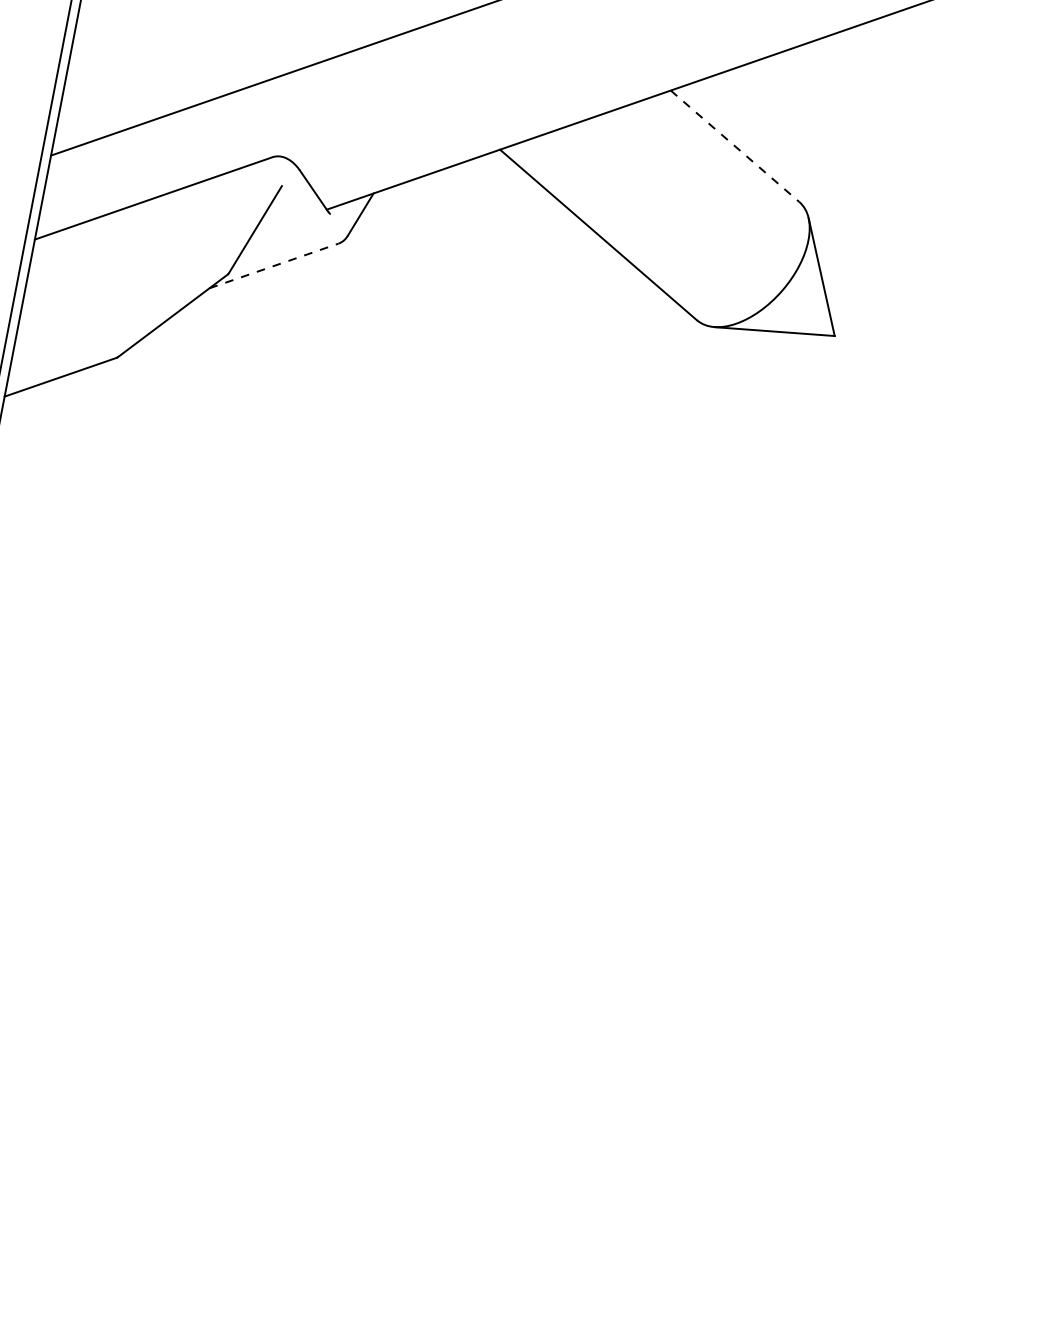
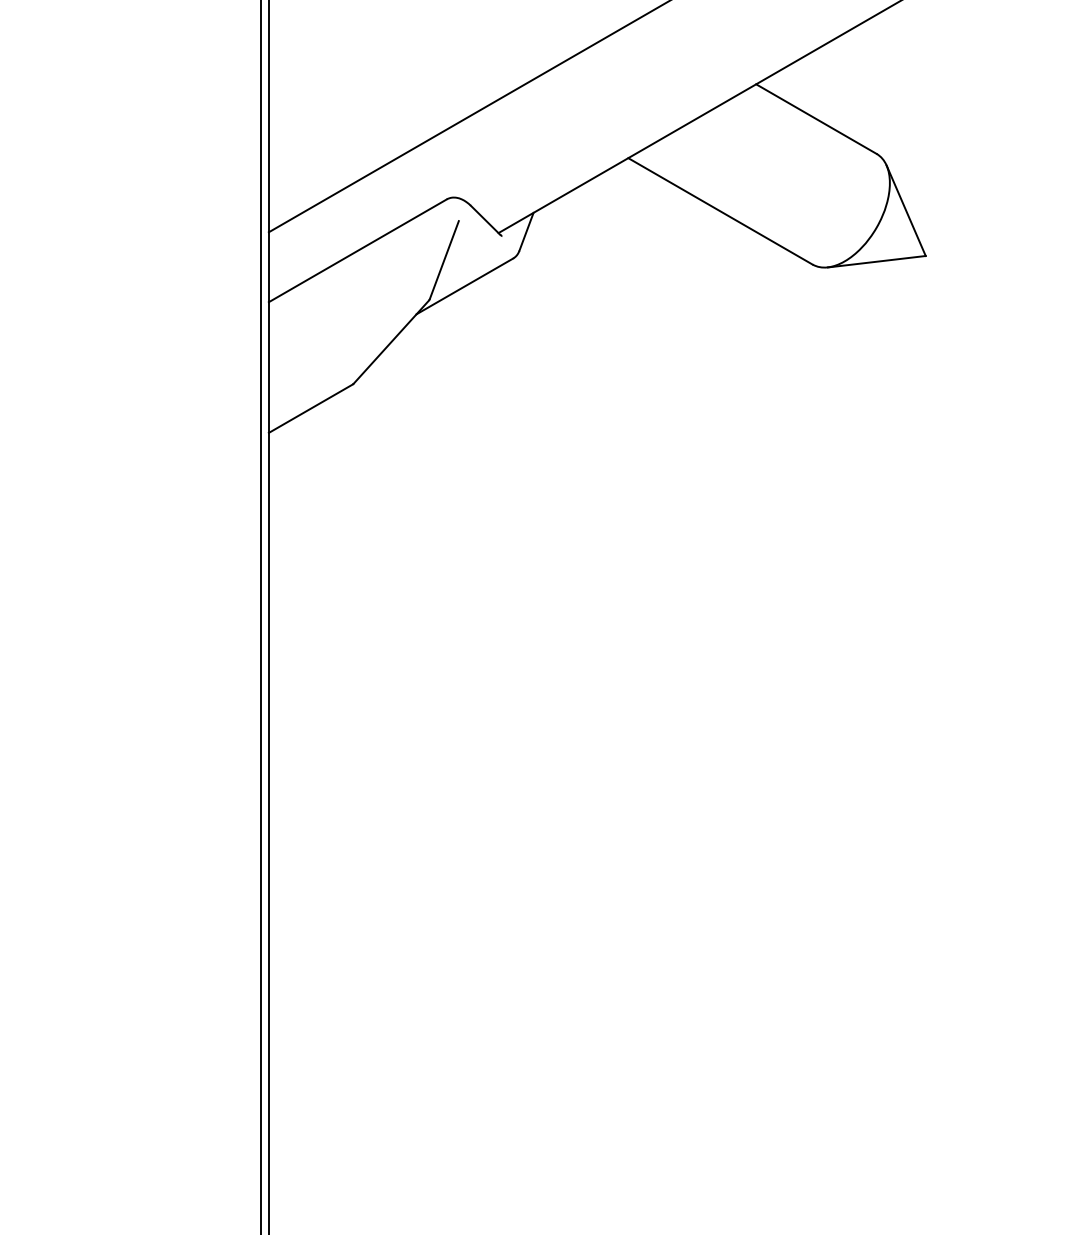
line: (735, 146) -> (816, 119), dashed -> solid
line: (273, 265) -> (464, 286), dashed -> solid

